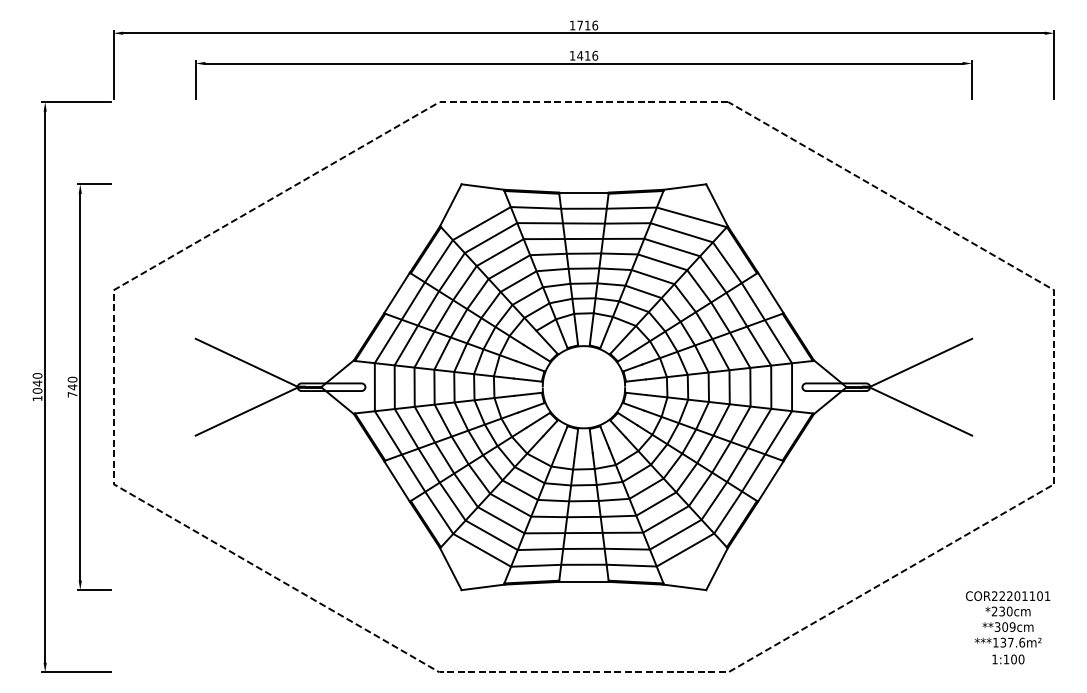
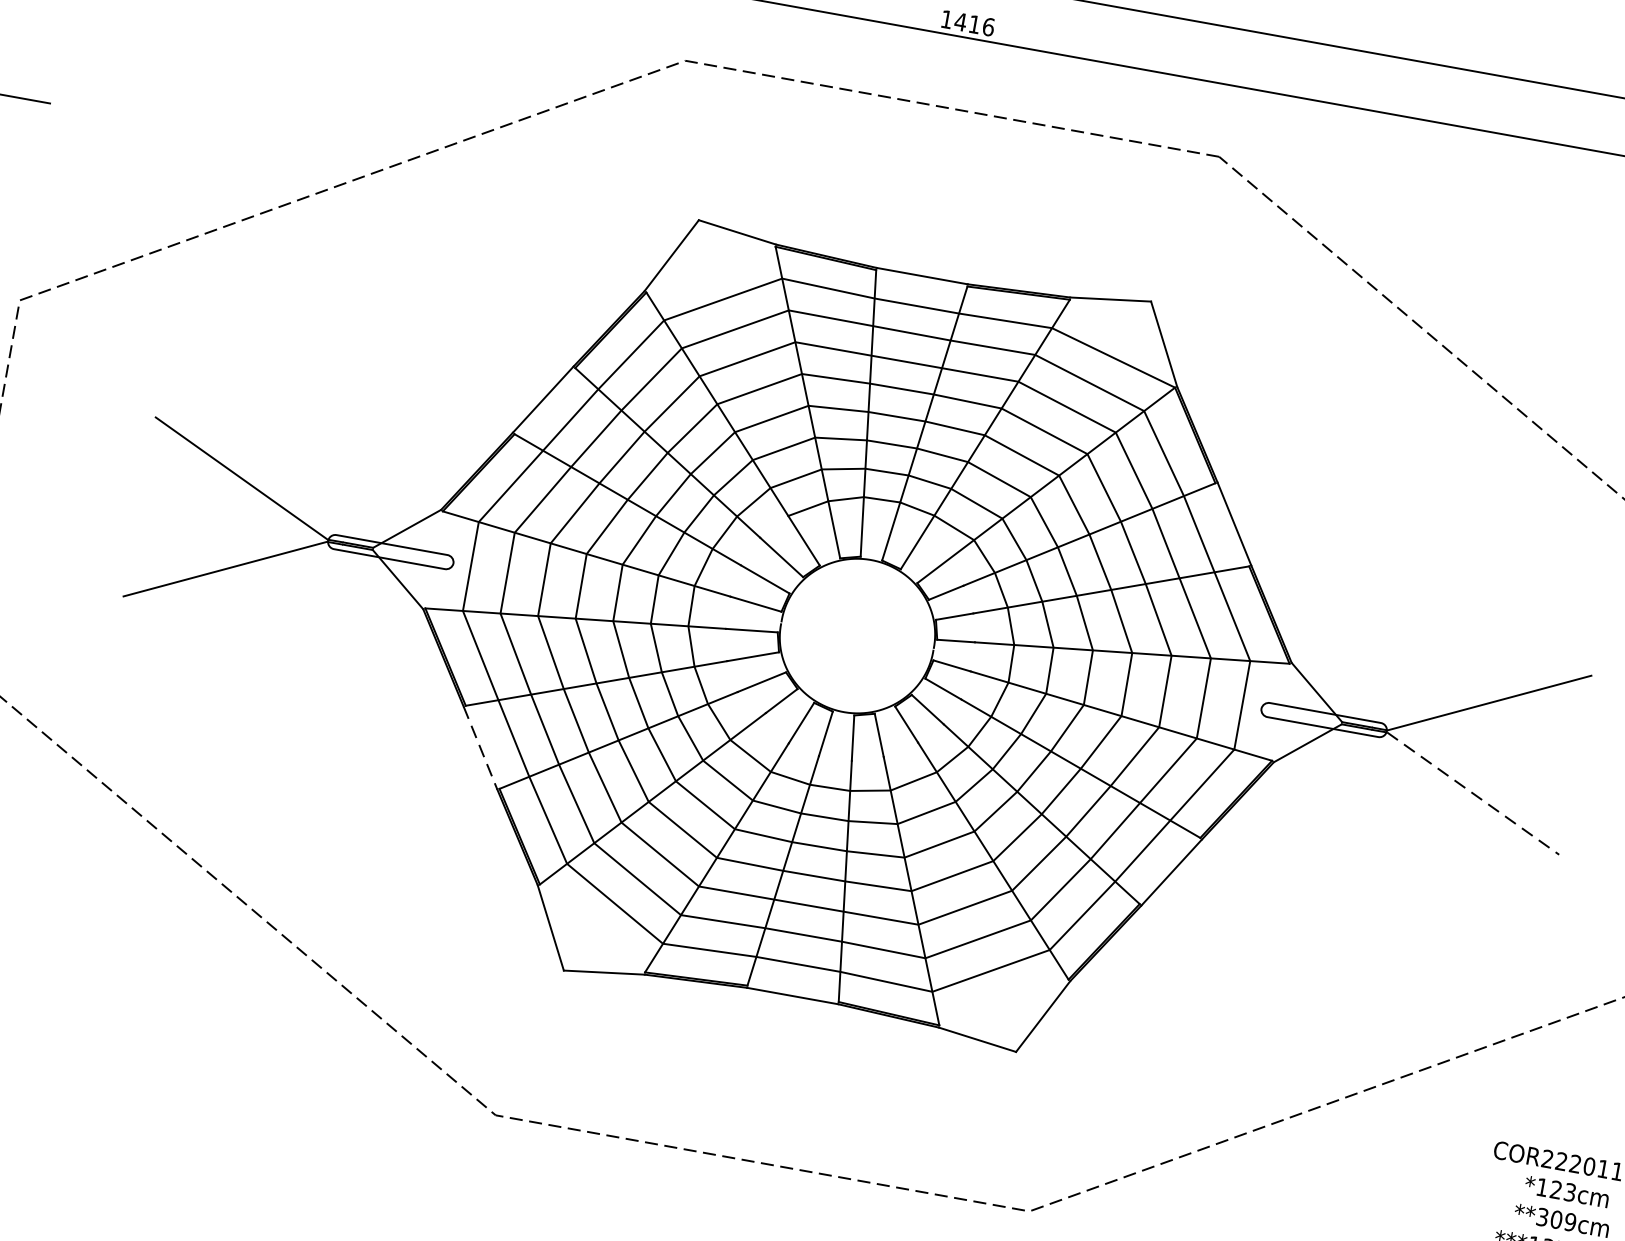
line: (921, 411) -> (1473, 793), solid -> dashed
line: (397, 481) -> (481, 748), solid -> dashed
text: (1001, 611) -> (1554, 1189), *230cm -> *123cm

